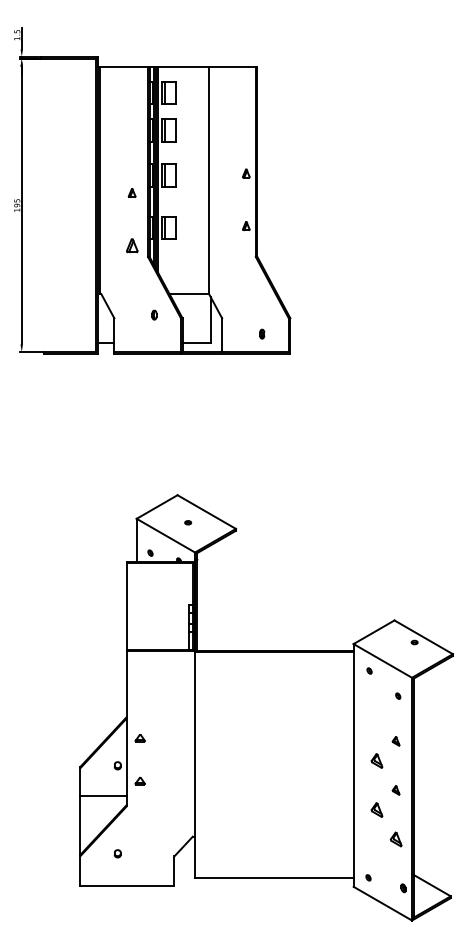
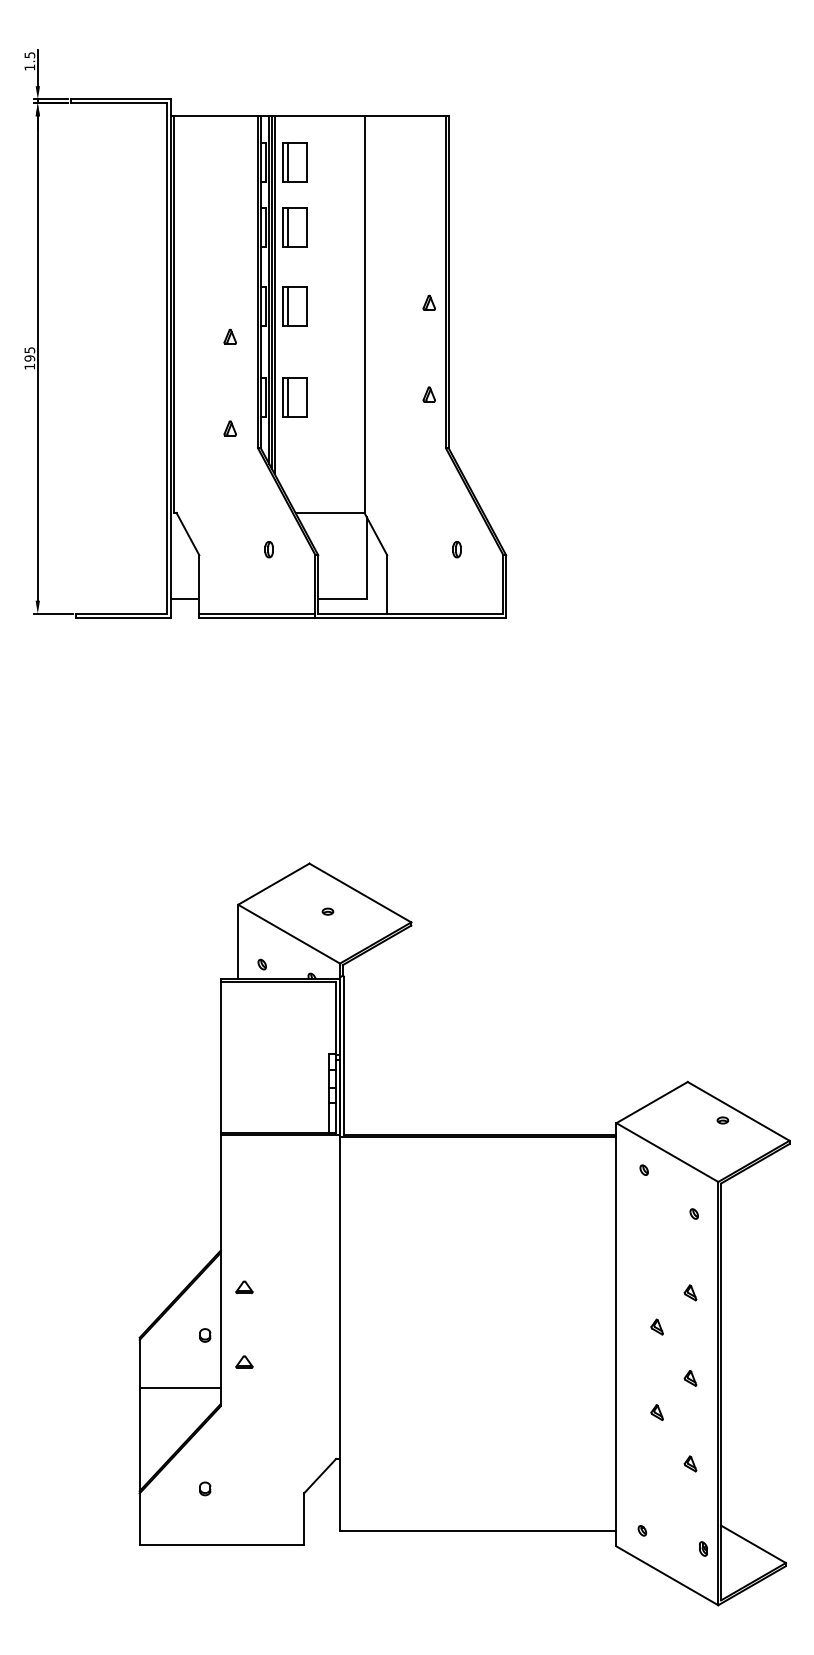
part: (131, 245) -> (229, 428), size x0.62
part: (262, 333) -> (457, 548), moved
part: (376, 760) -> (656, 1326), size x0.62
part: (376, 809) -> (656, 1411), size x0.62
part: (395, 839) -> (689, 1463), size x0.62

